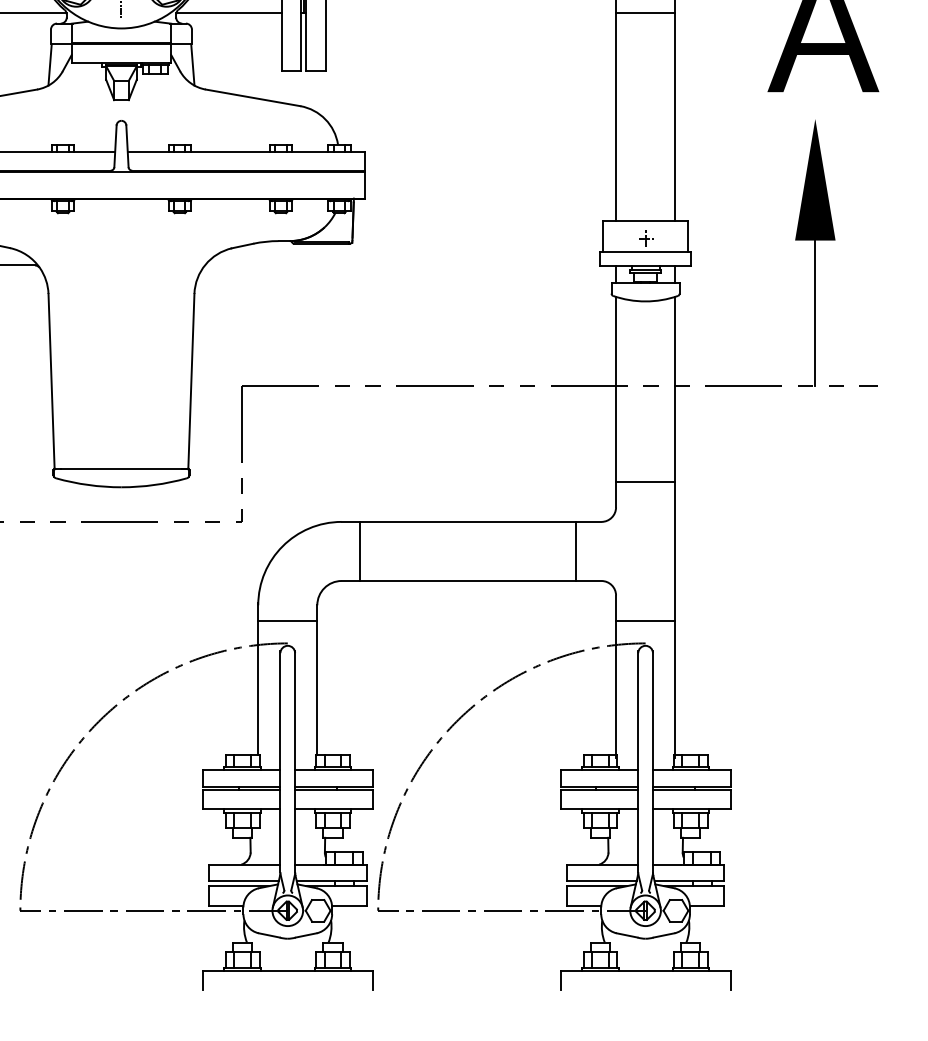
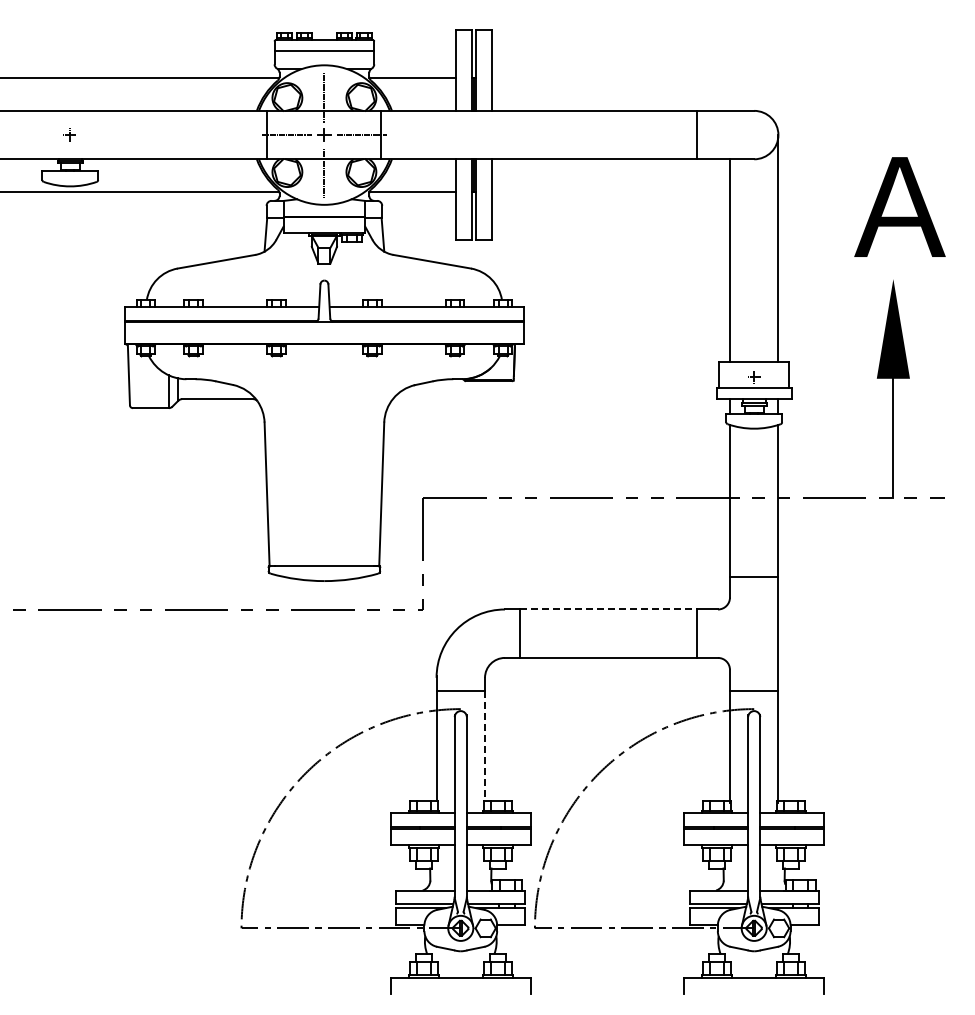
line: (644, 13) -> (753, 192), removed
line: (467, 521) -> (608, 609), solid -> dashed
line: (317, 688) -> (485, 746), solid -> dashed

